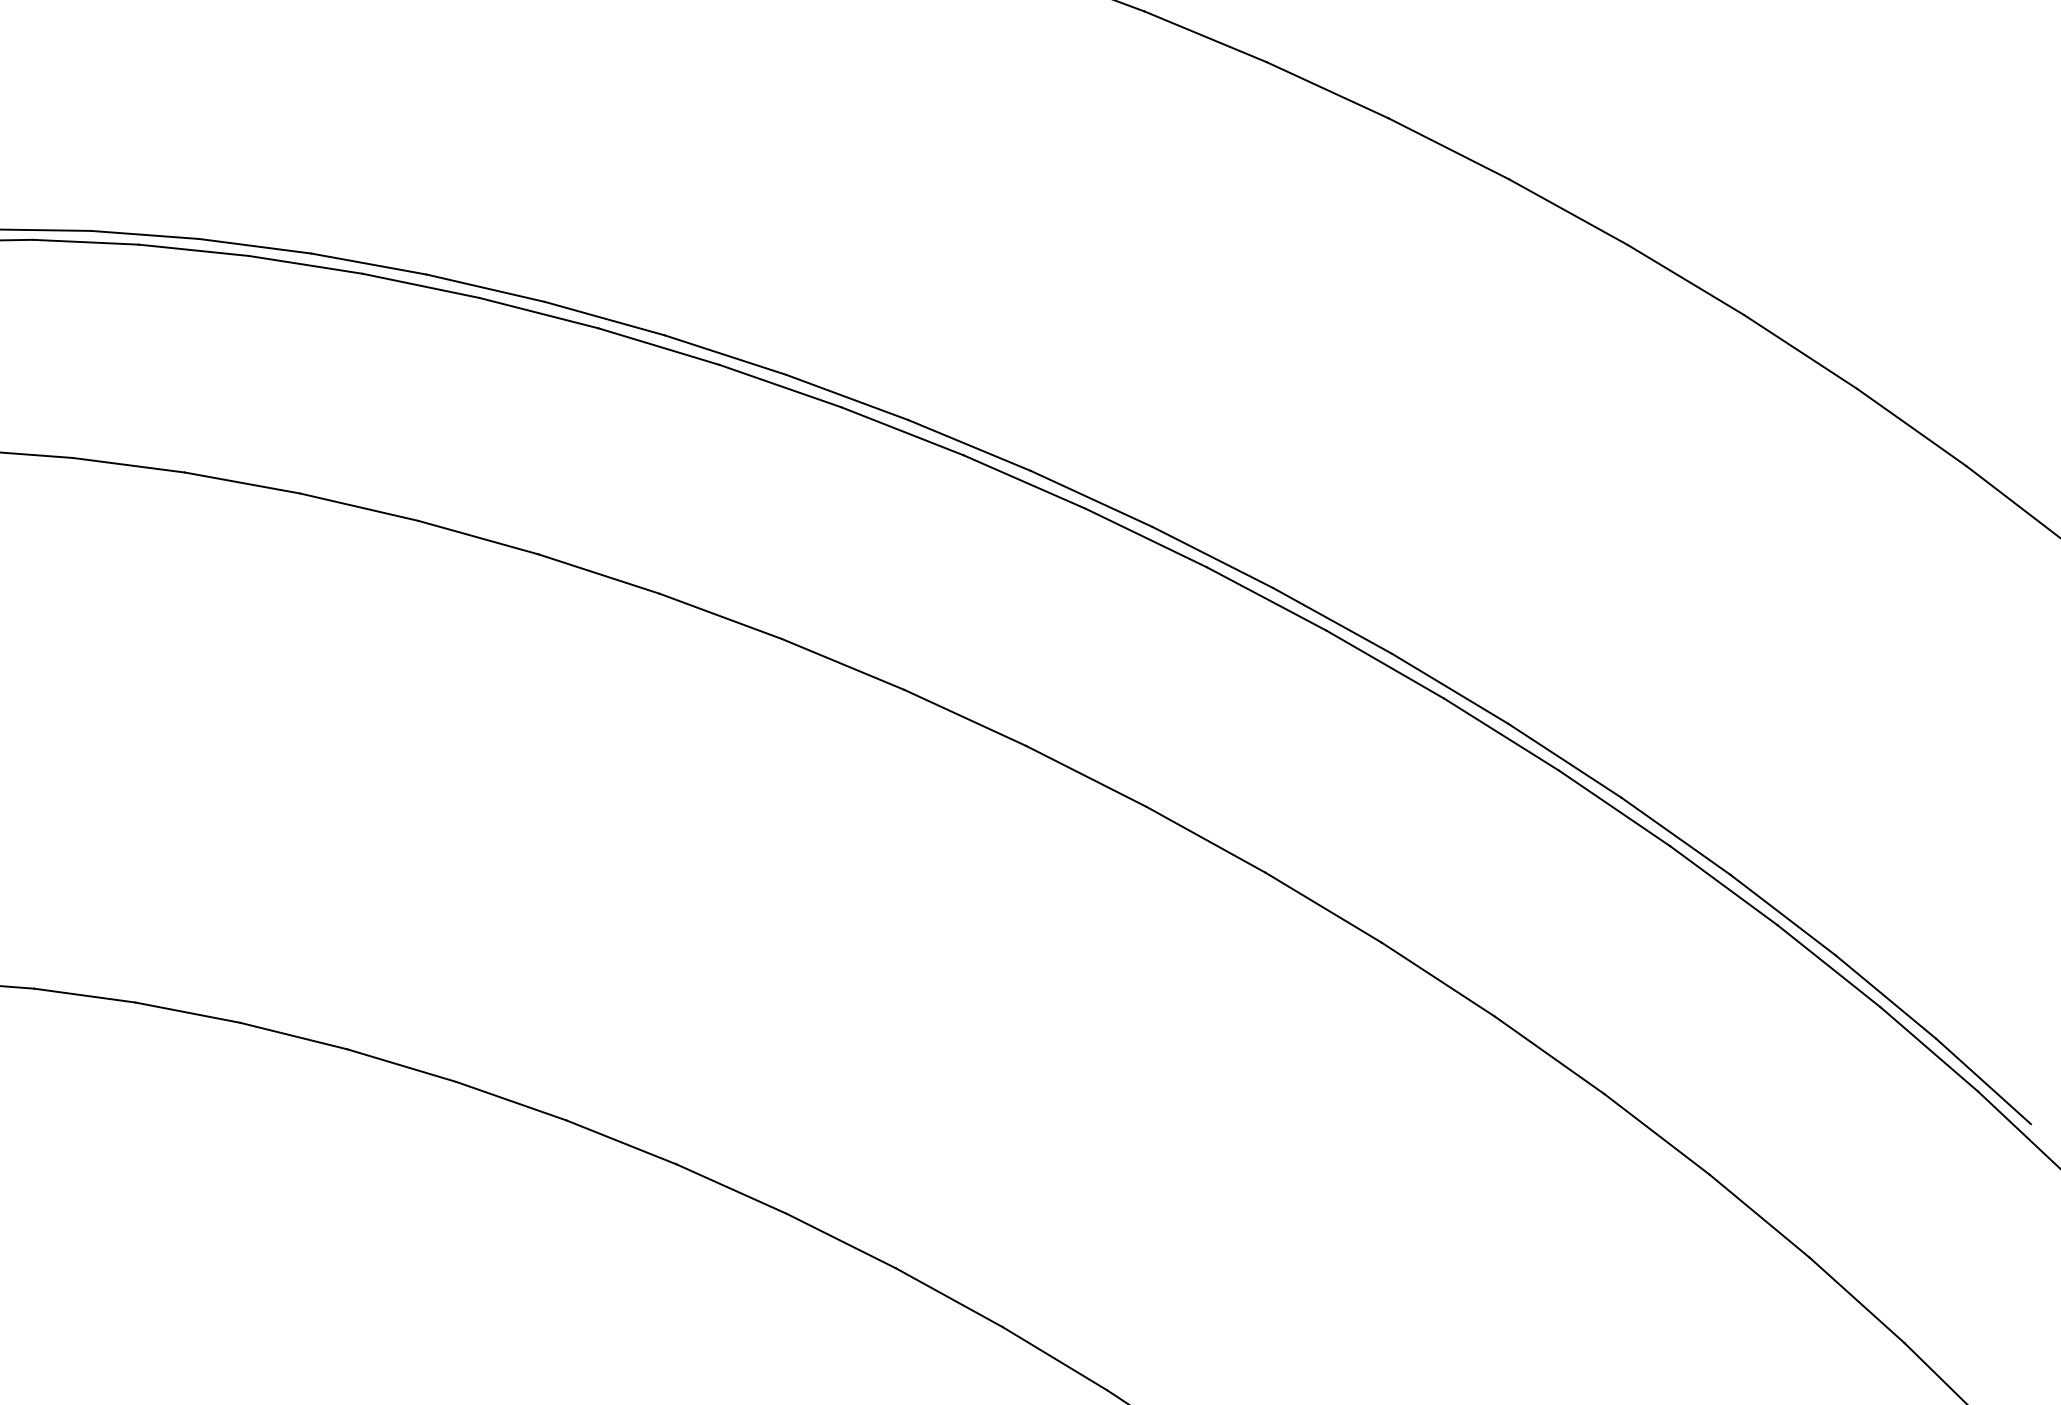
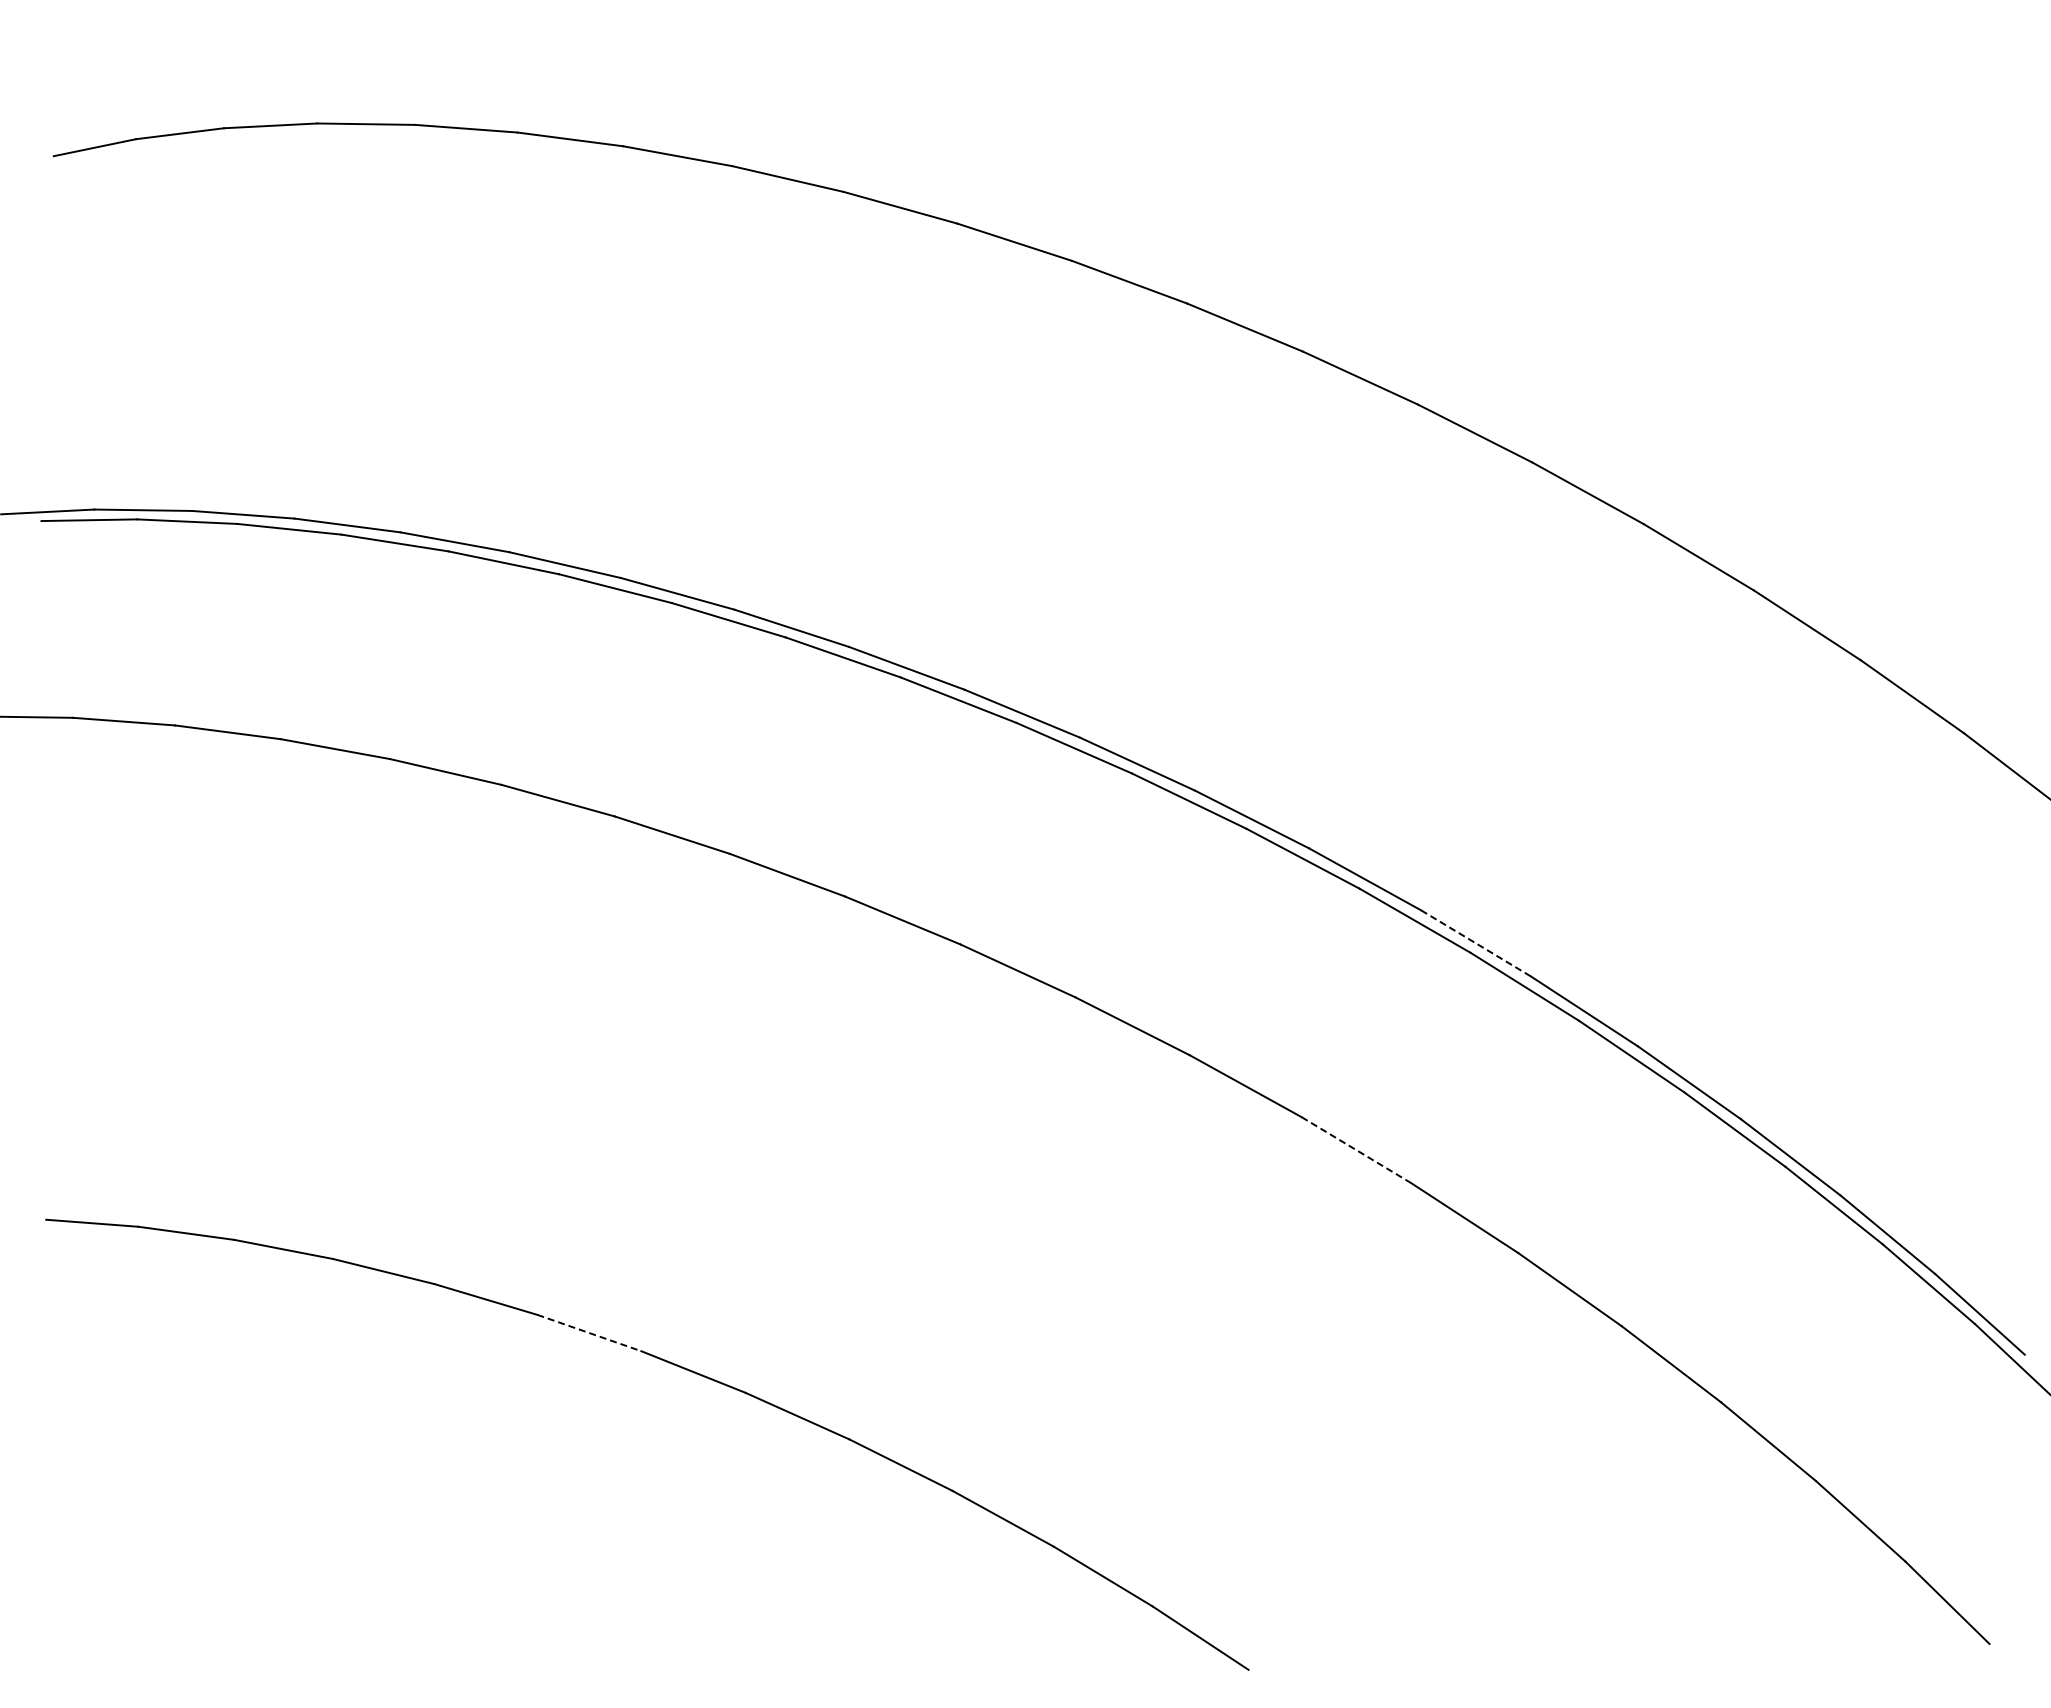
line: (1450, 688) -> (1476, 943), solid -> dashed
line: (1323, 907) -> (1356, 1150), solid -> dashed
line: (511, 1101) -> (589, 1333), solid -> dashed

